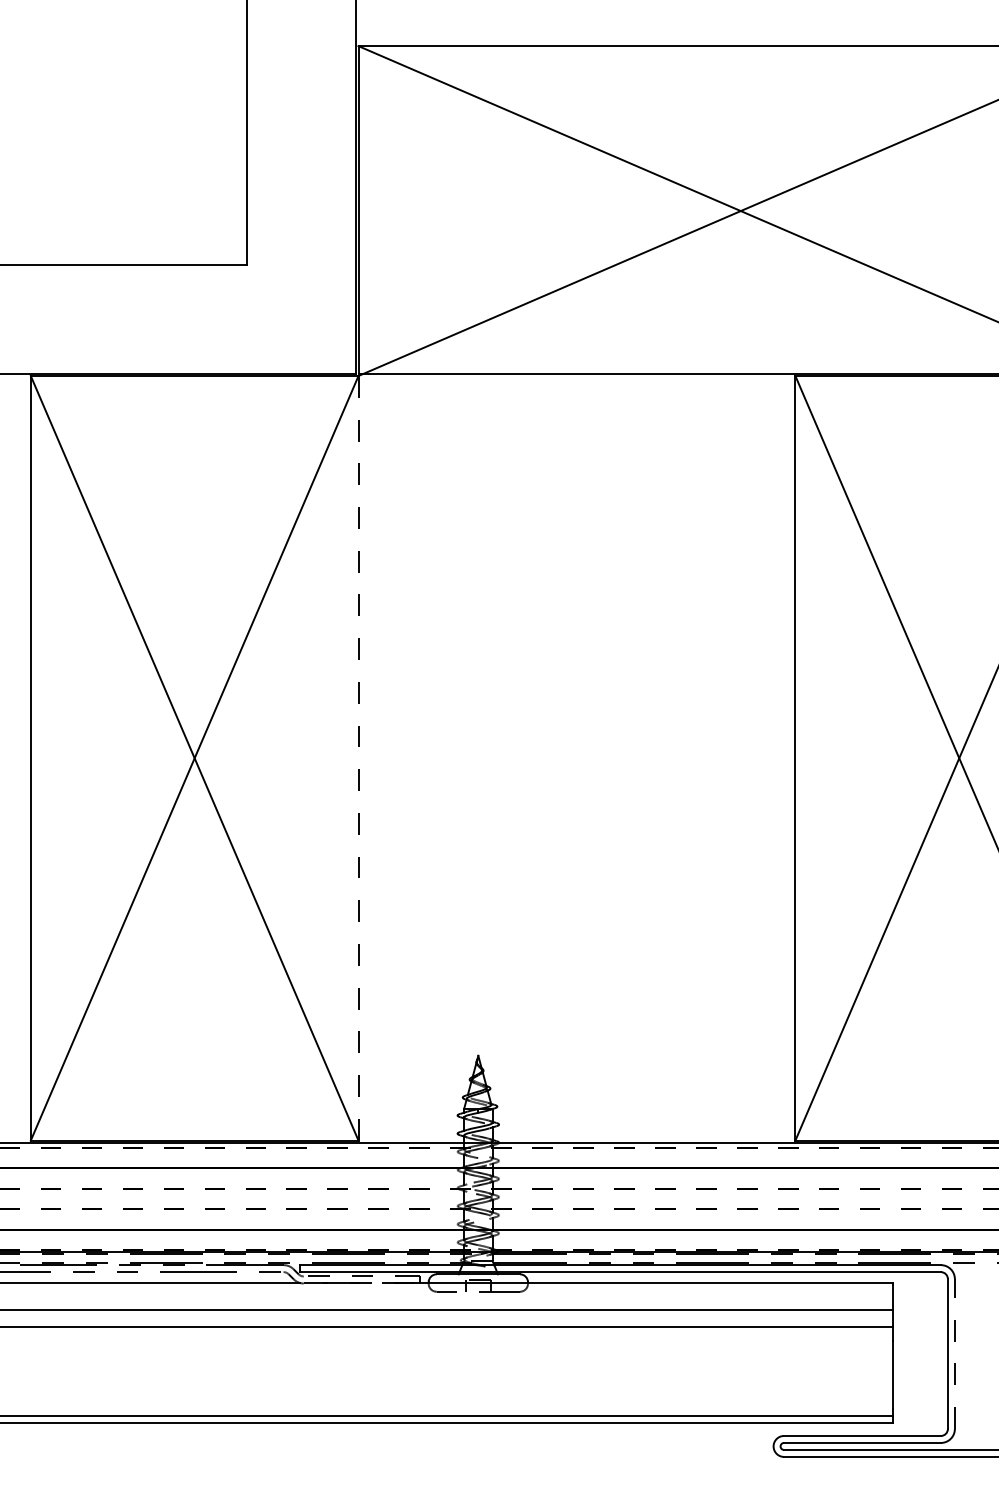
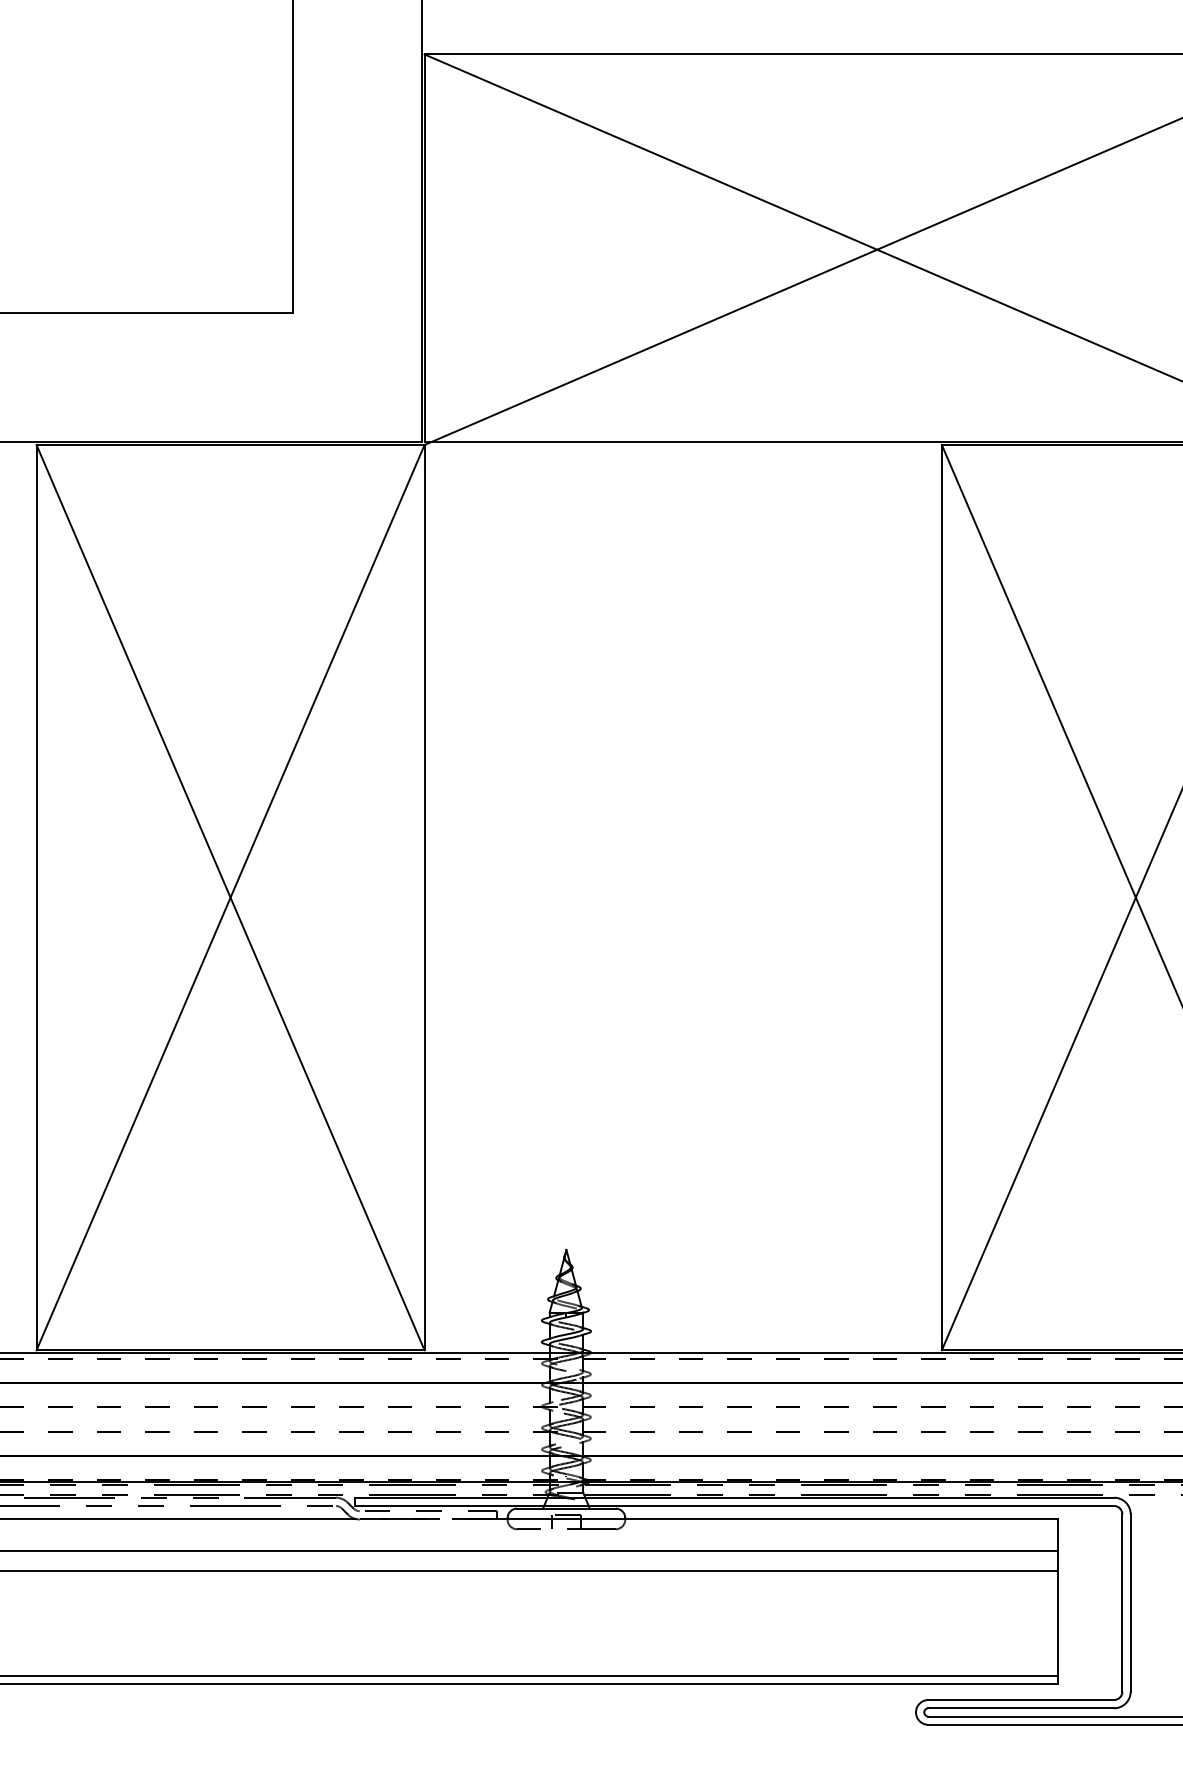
line: (358, 758) -> (424, 897), dashed -> solid
line: (954, 1354) -> (1130, 1603), dashed -> solid

